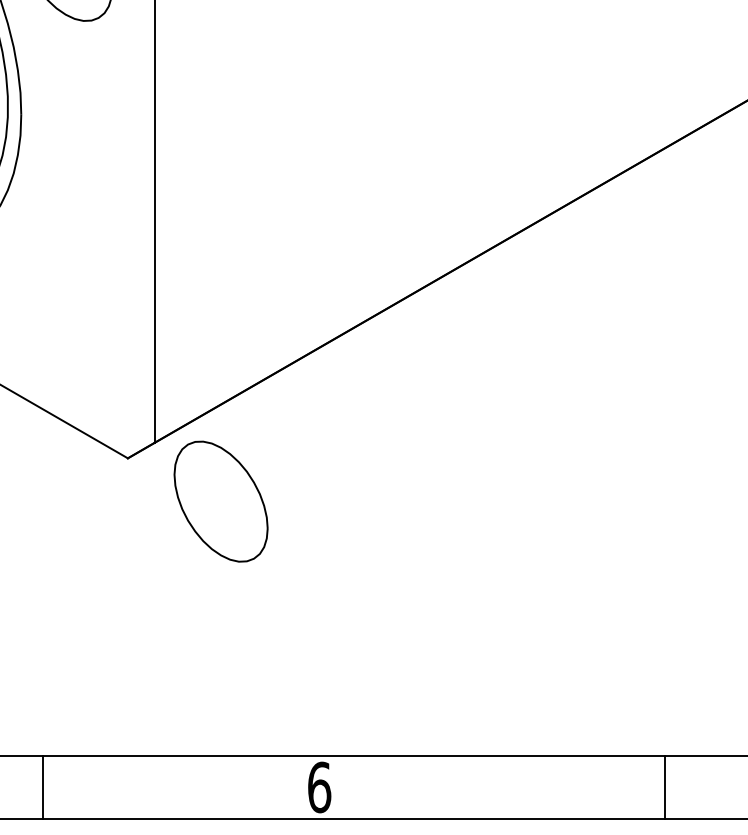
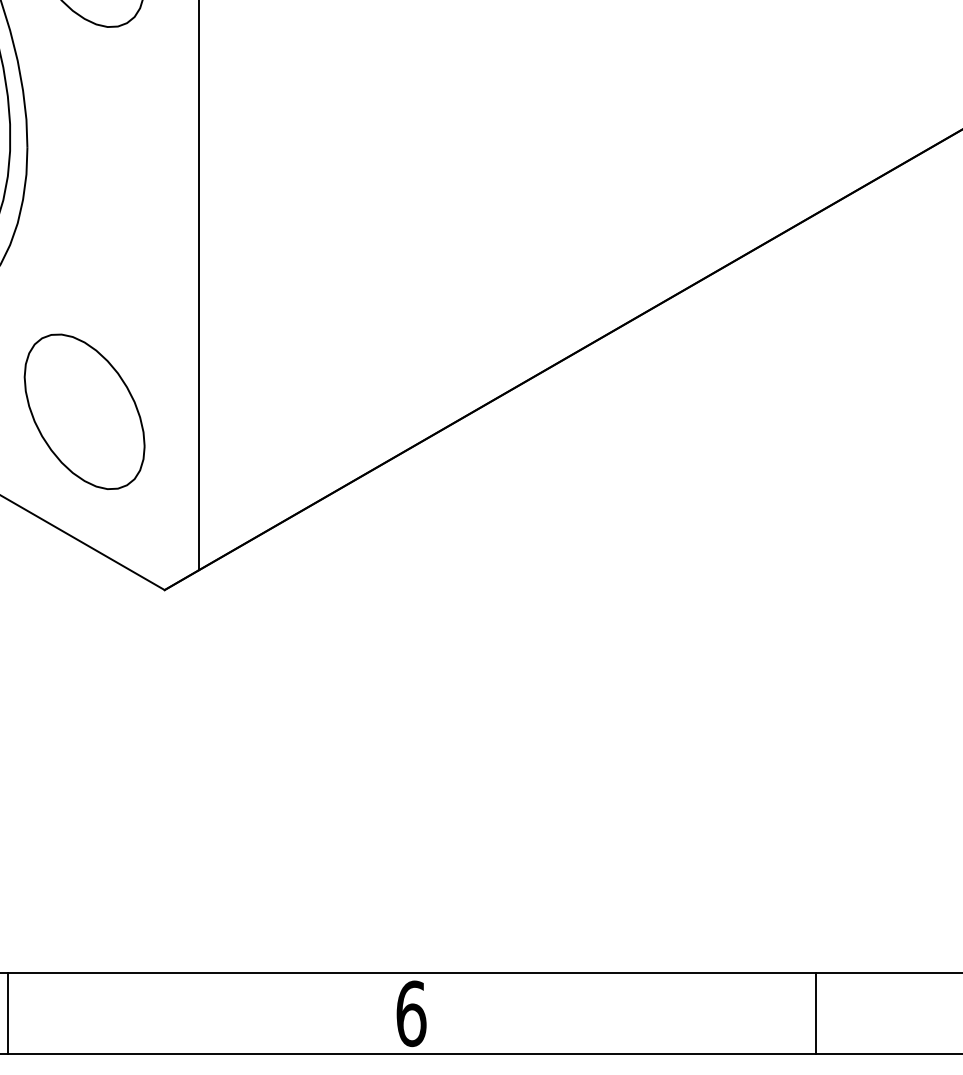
part: (220, 501) -> (84, 411), moved
line: (42, 787) -> (7, 1013), moved
line: (665, 787) -> (816, 1013), moved

